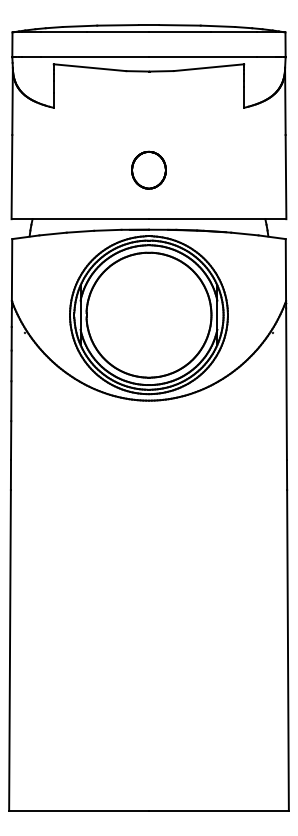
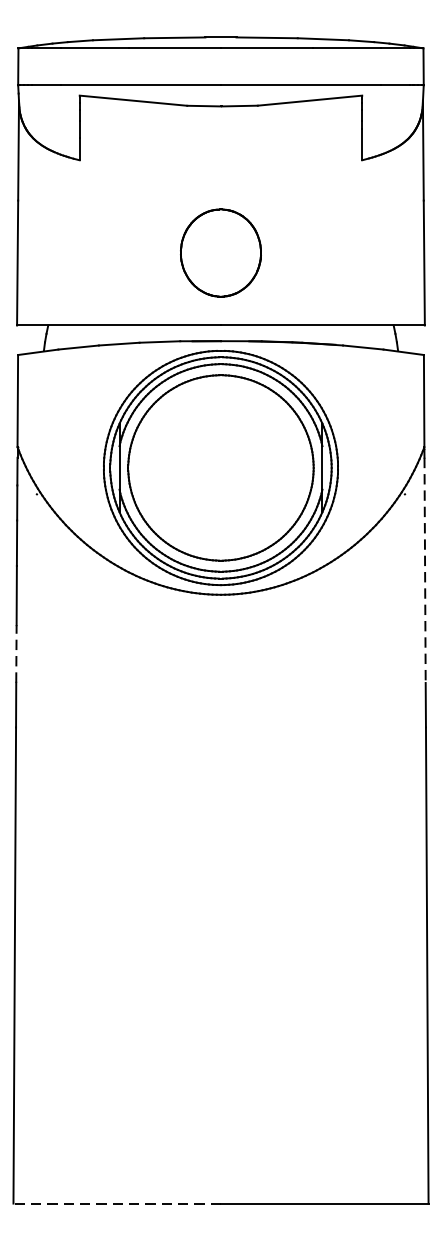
part: (148, 169) -> (220, 251), size x1.6
line: (286, 384) -> (425, 570), solid -> dashed
line: (11, 440) -> (16, 653), solid -> dashed
line: (79, 810) -> (117, 1202), solid -> dashed

